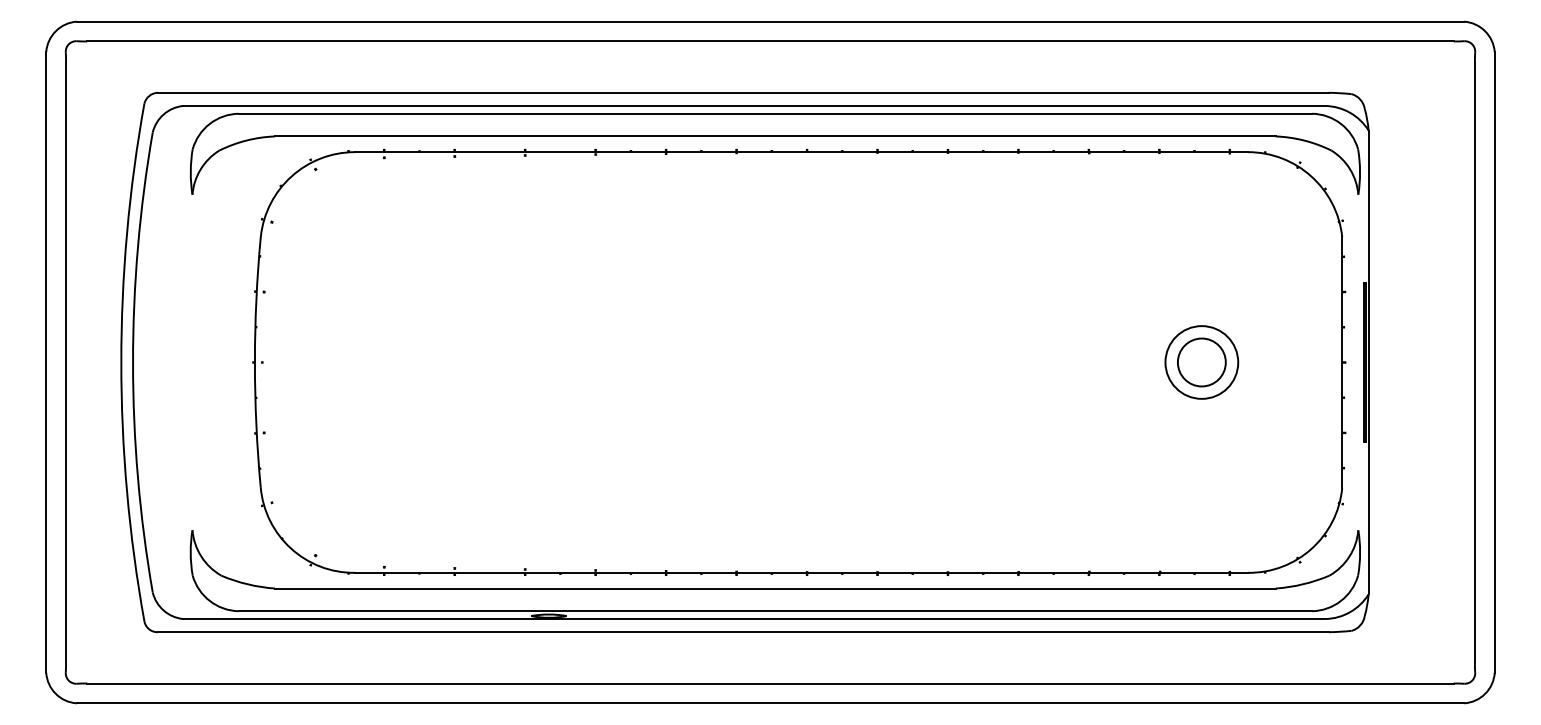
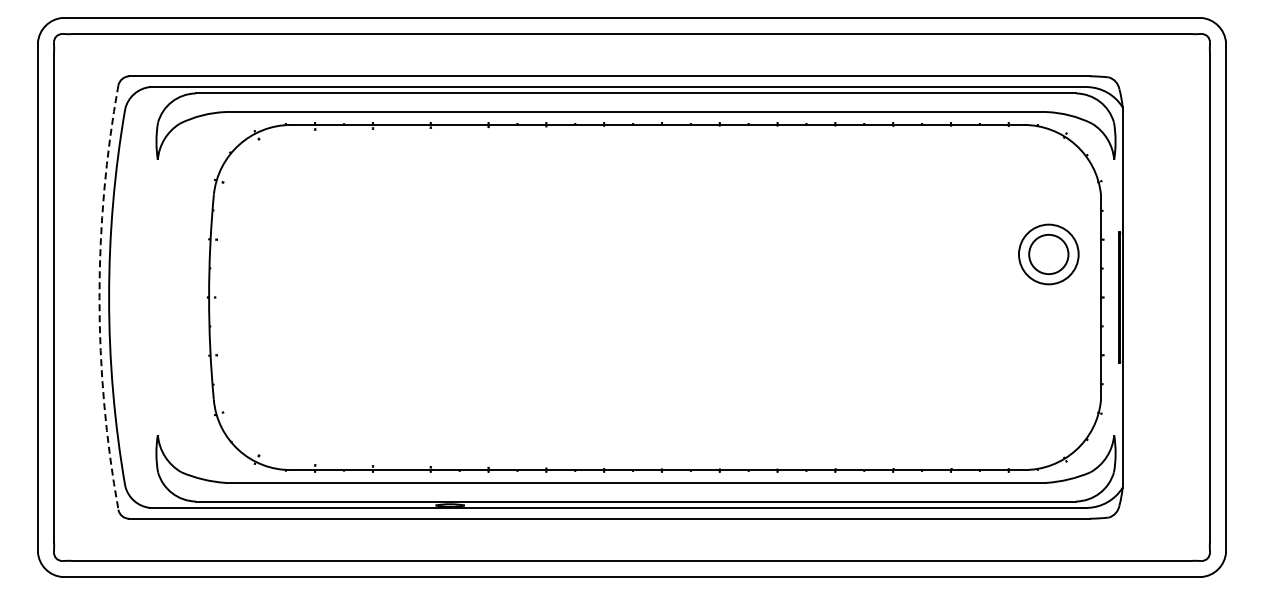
arc: (121, 362) -> (99, 297), solid -> dashed
part: (1201, 362) -> (1048, 254), moved

